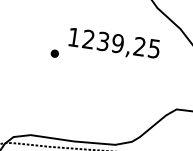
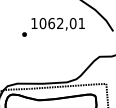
text: (120, 43) -> (61, 23), 1239,25 -> 1062,01

